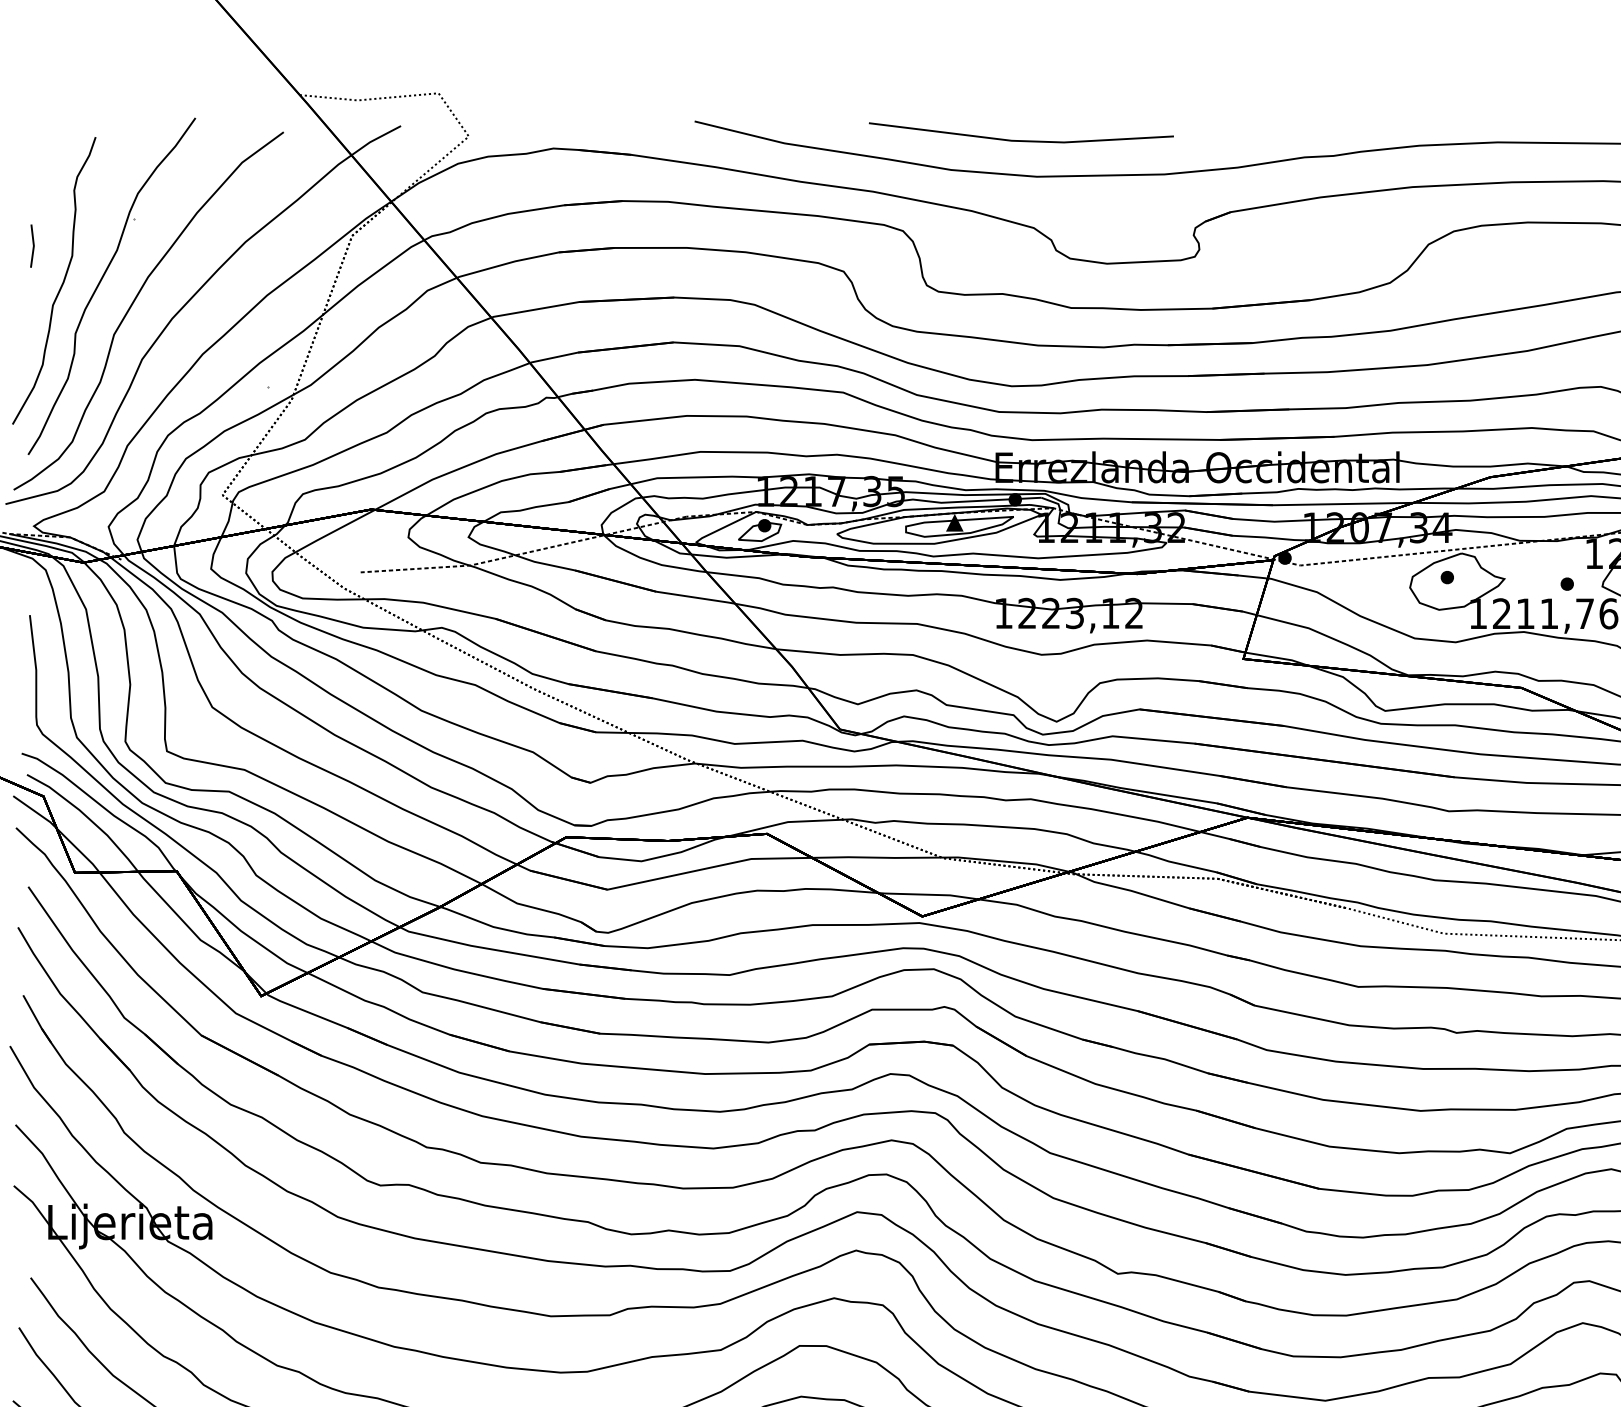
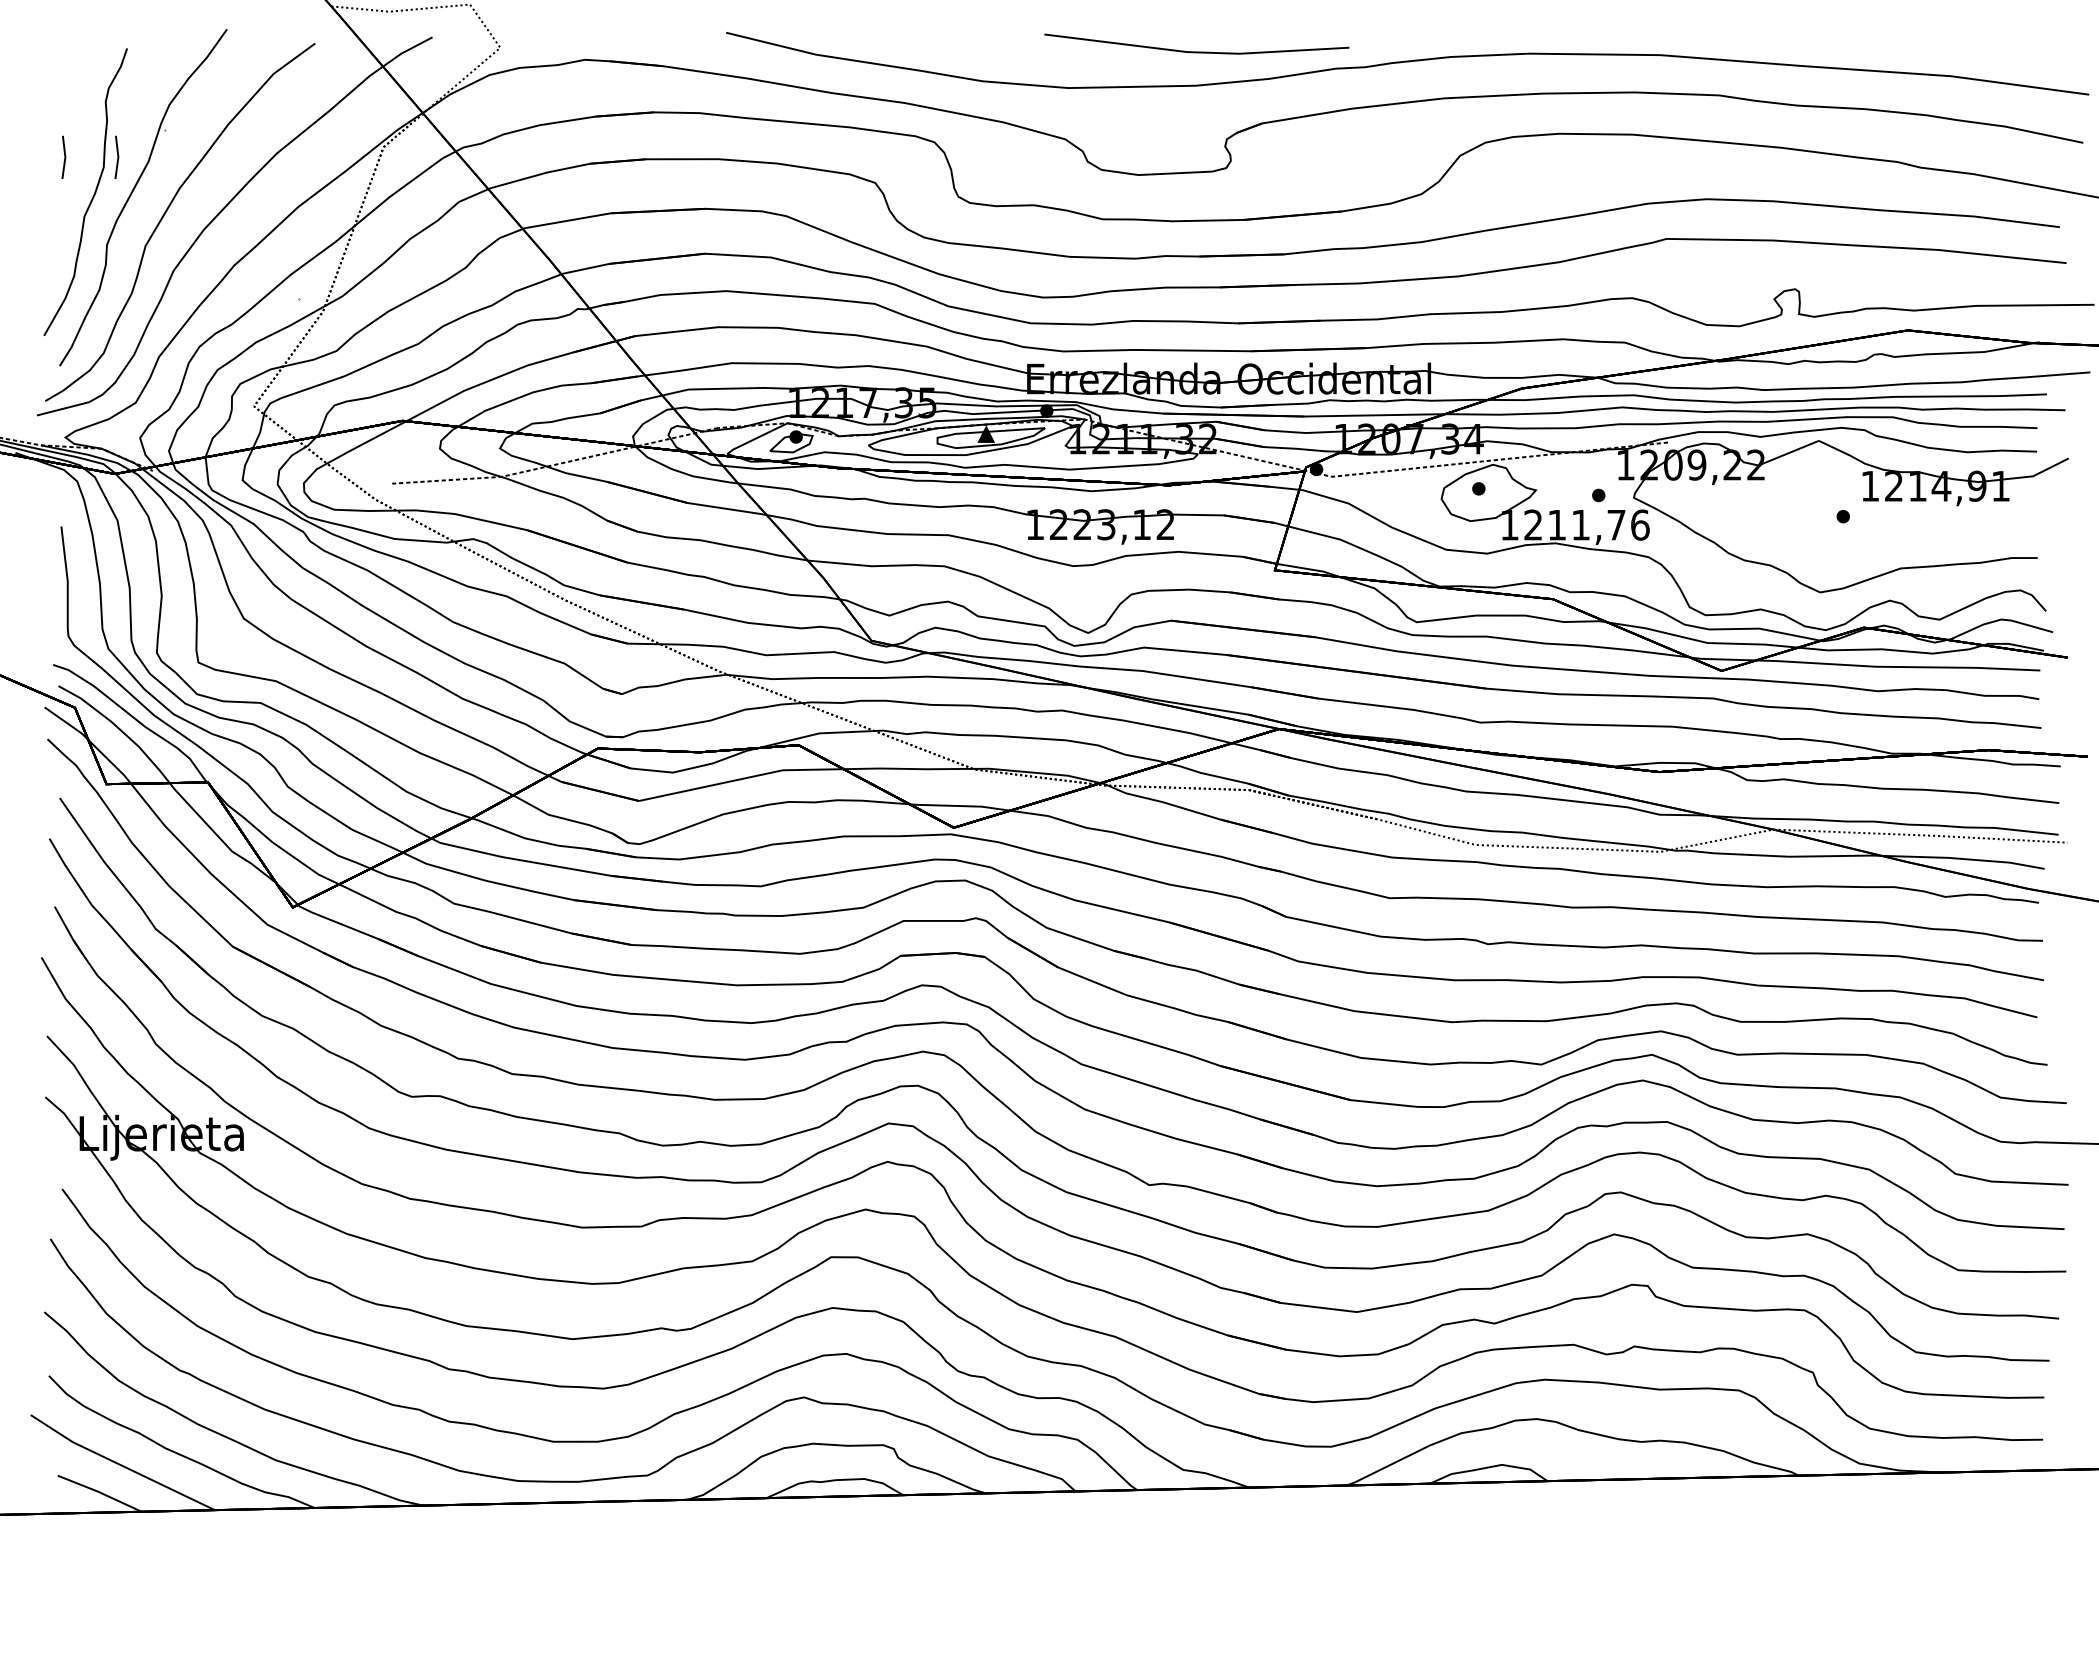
line: (1021, 140) -> (1196, 51), moved
line: (86, 245) -> (117, 156), added

